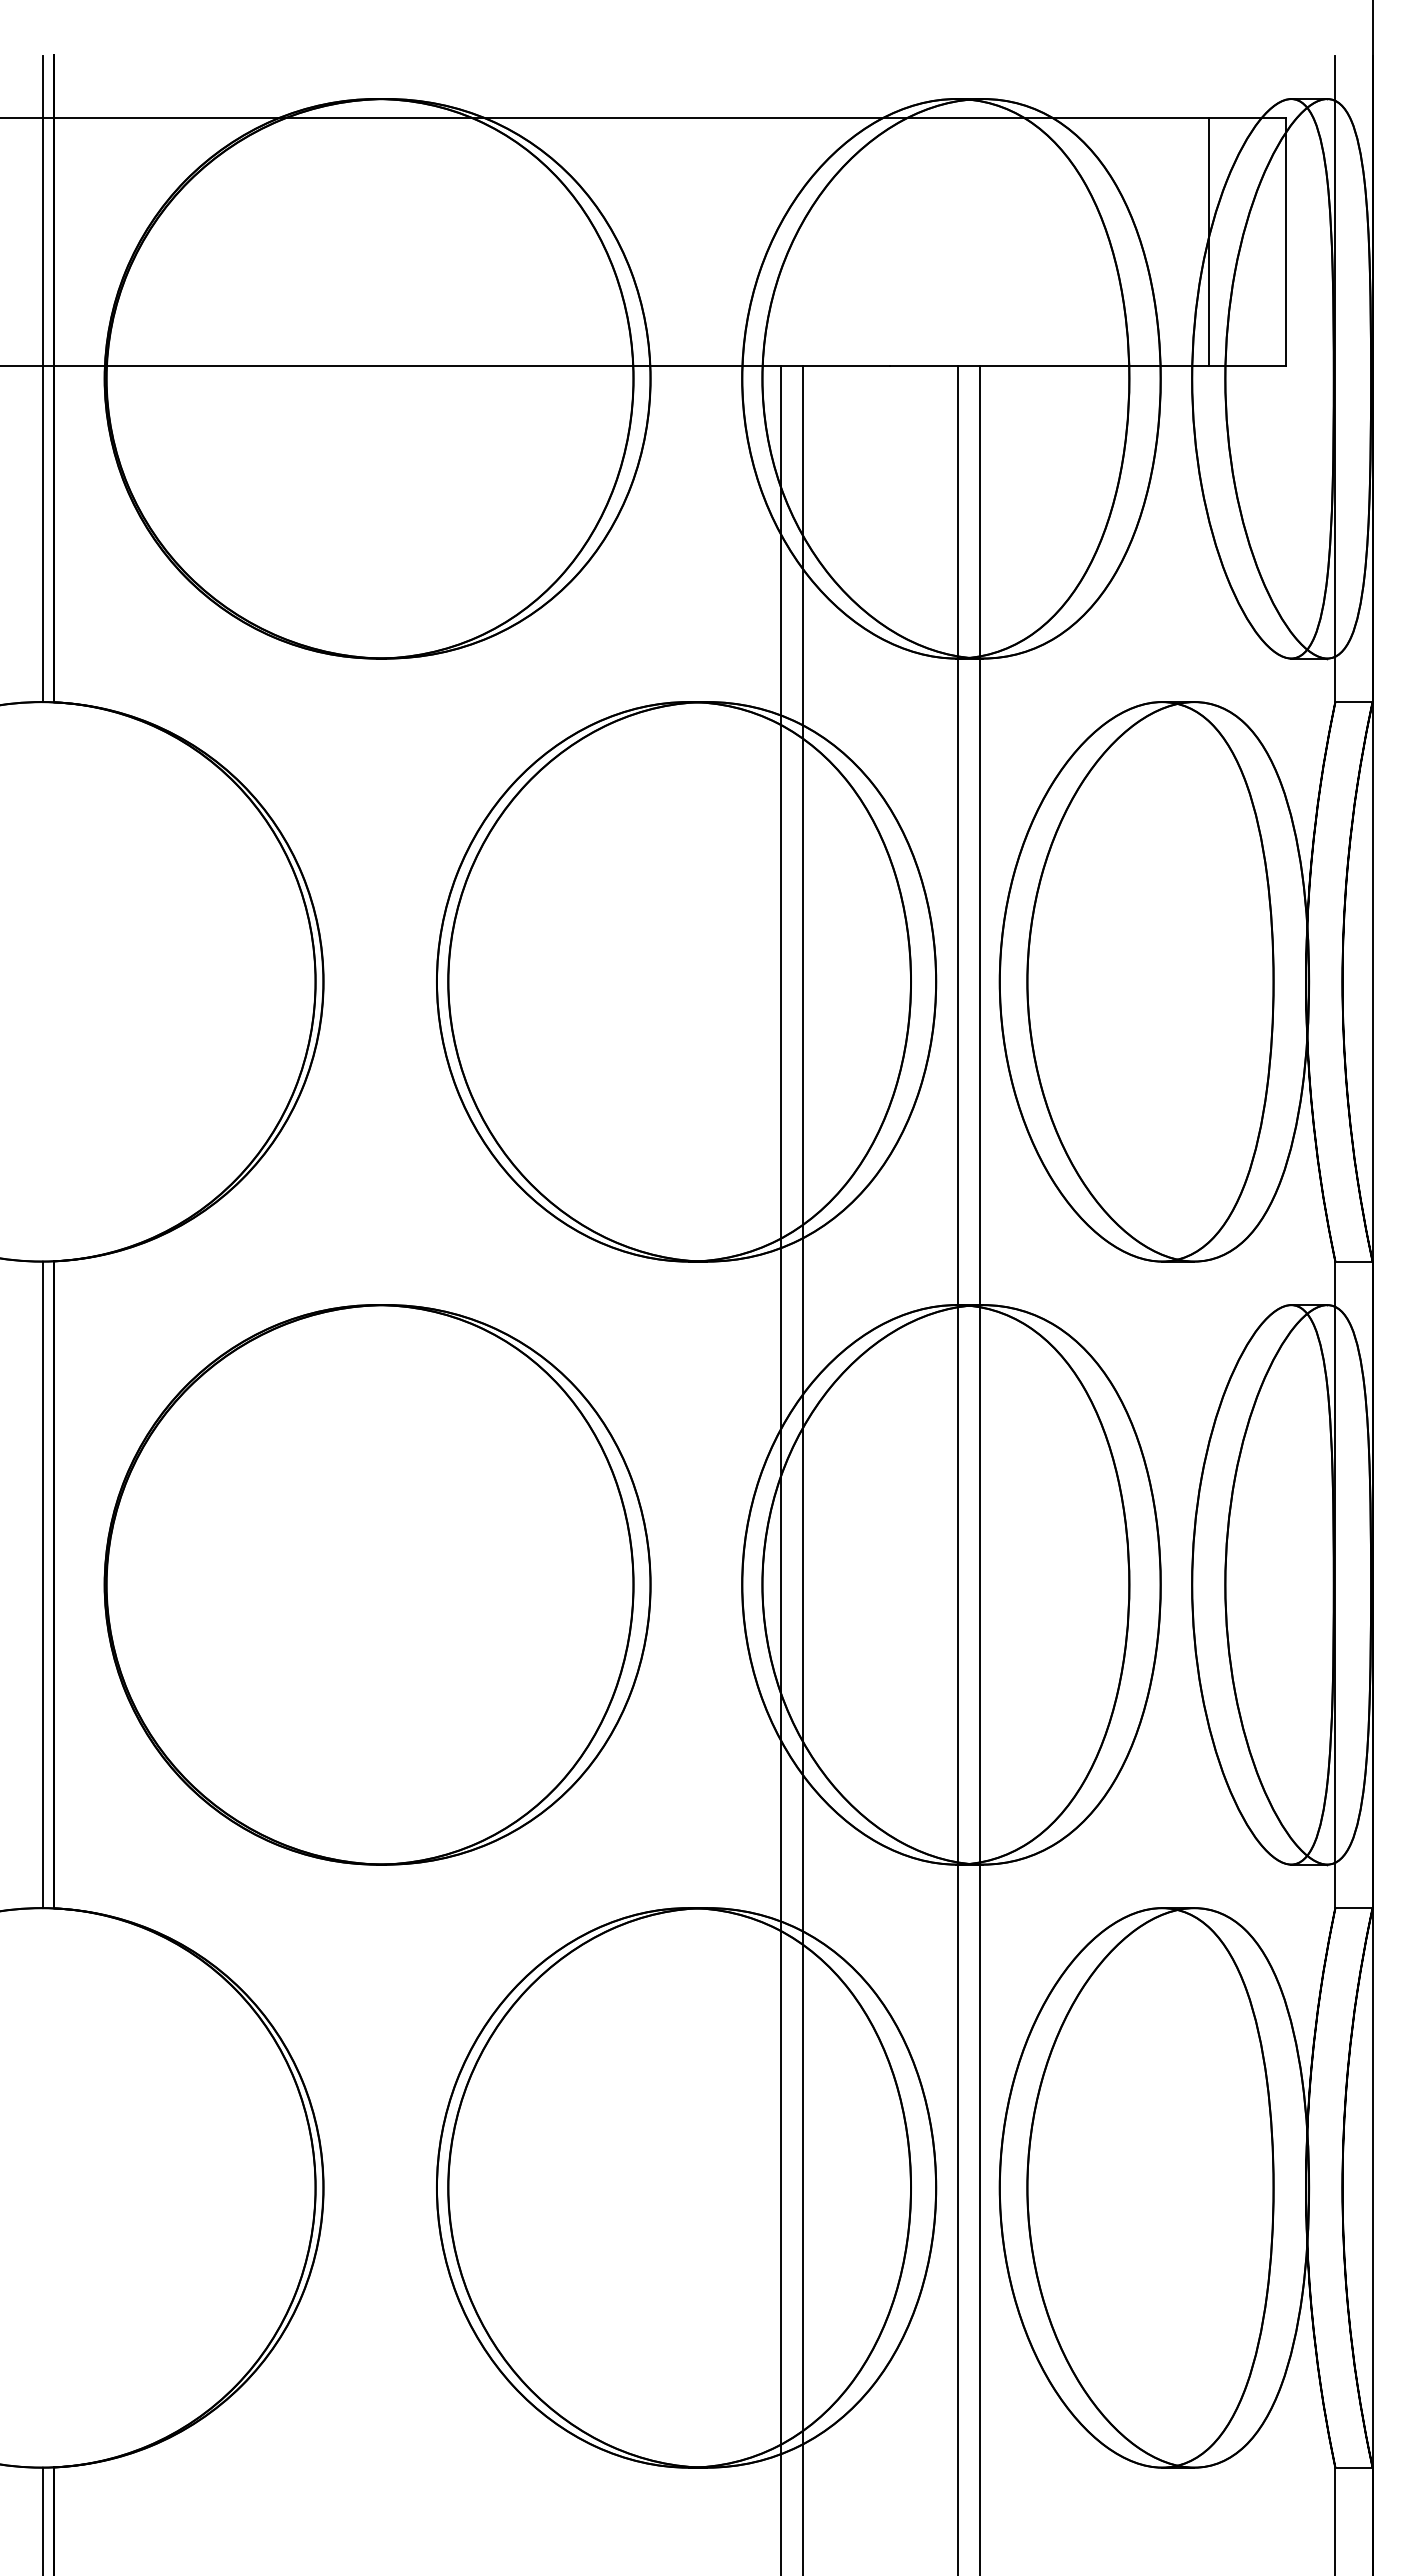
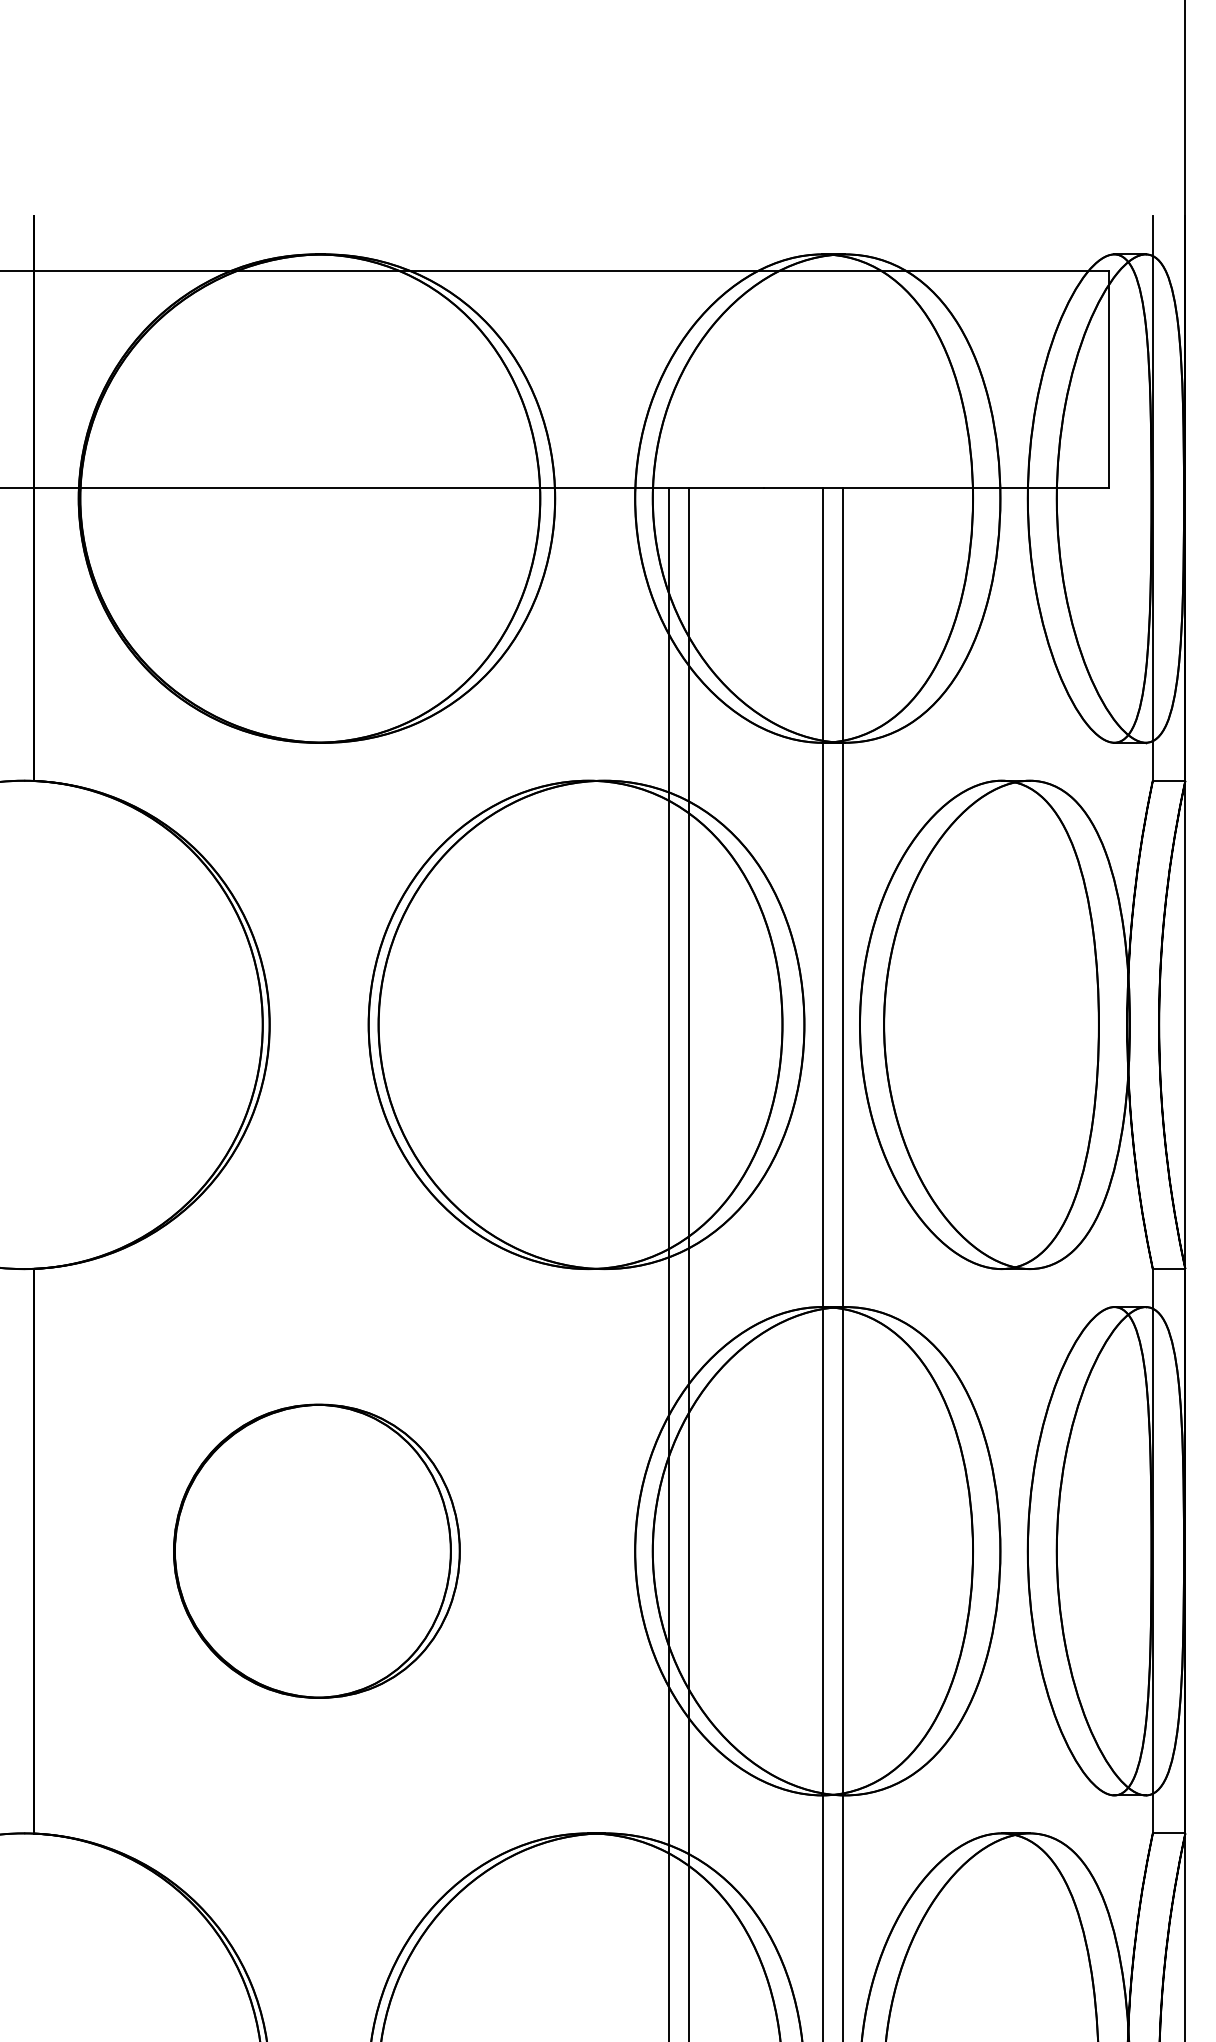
line: (1208, 241) -> (1042, 378), removed
line: (43, 378) -> (25, 498), removed
line: (43, 1584) -> (25, 1550), removed
part: (377, 1584) -> (316, 1550), size x0.6

